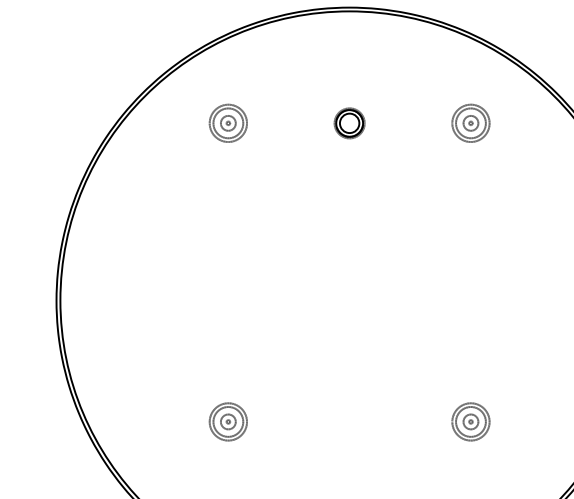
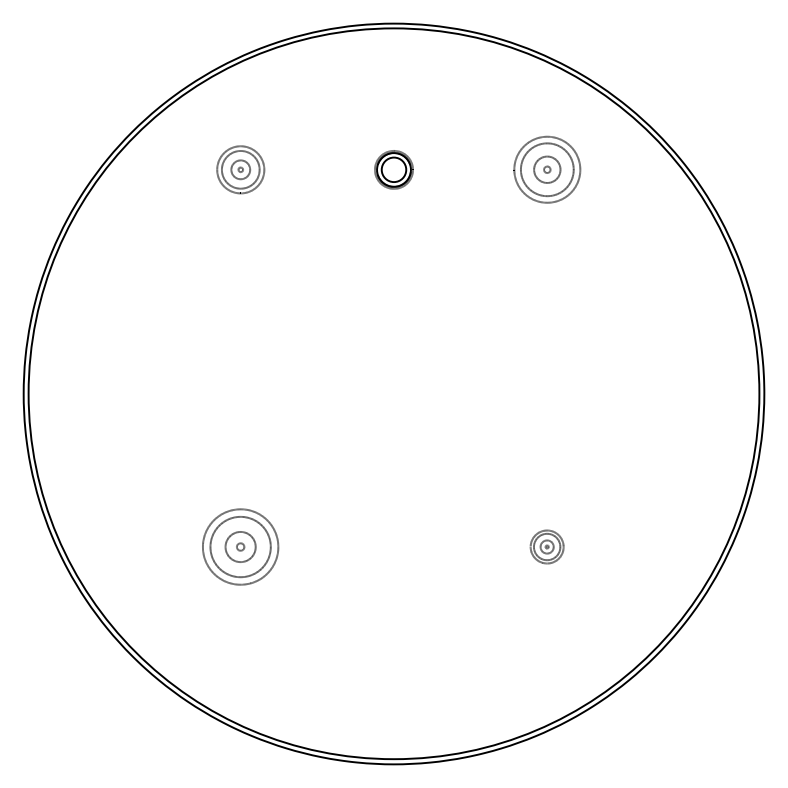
part: (470, 123) -> (546, 169), size x1.4
part: (228, 421) -> (240, 546), size x1.6
part: (470, 421) -> (546, 546), size x0.7

